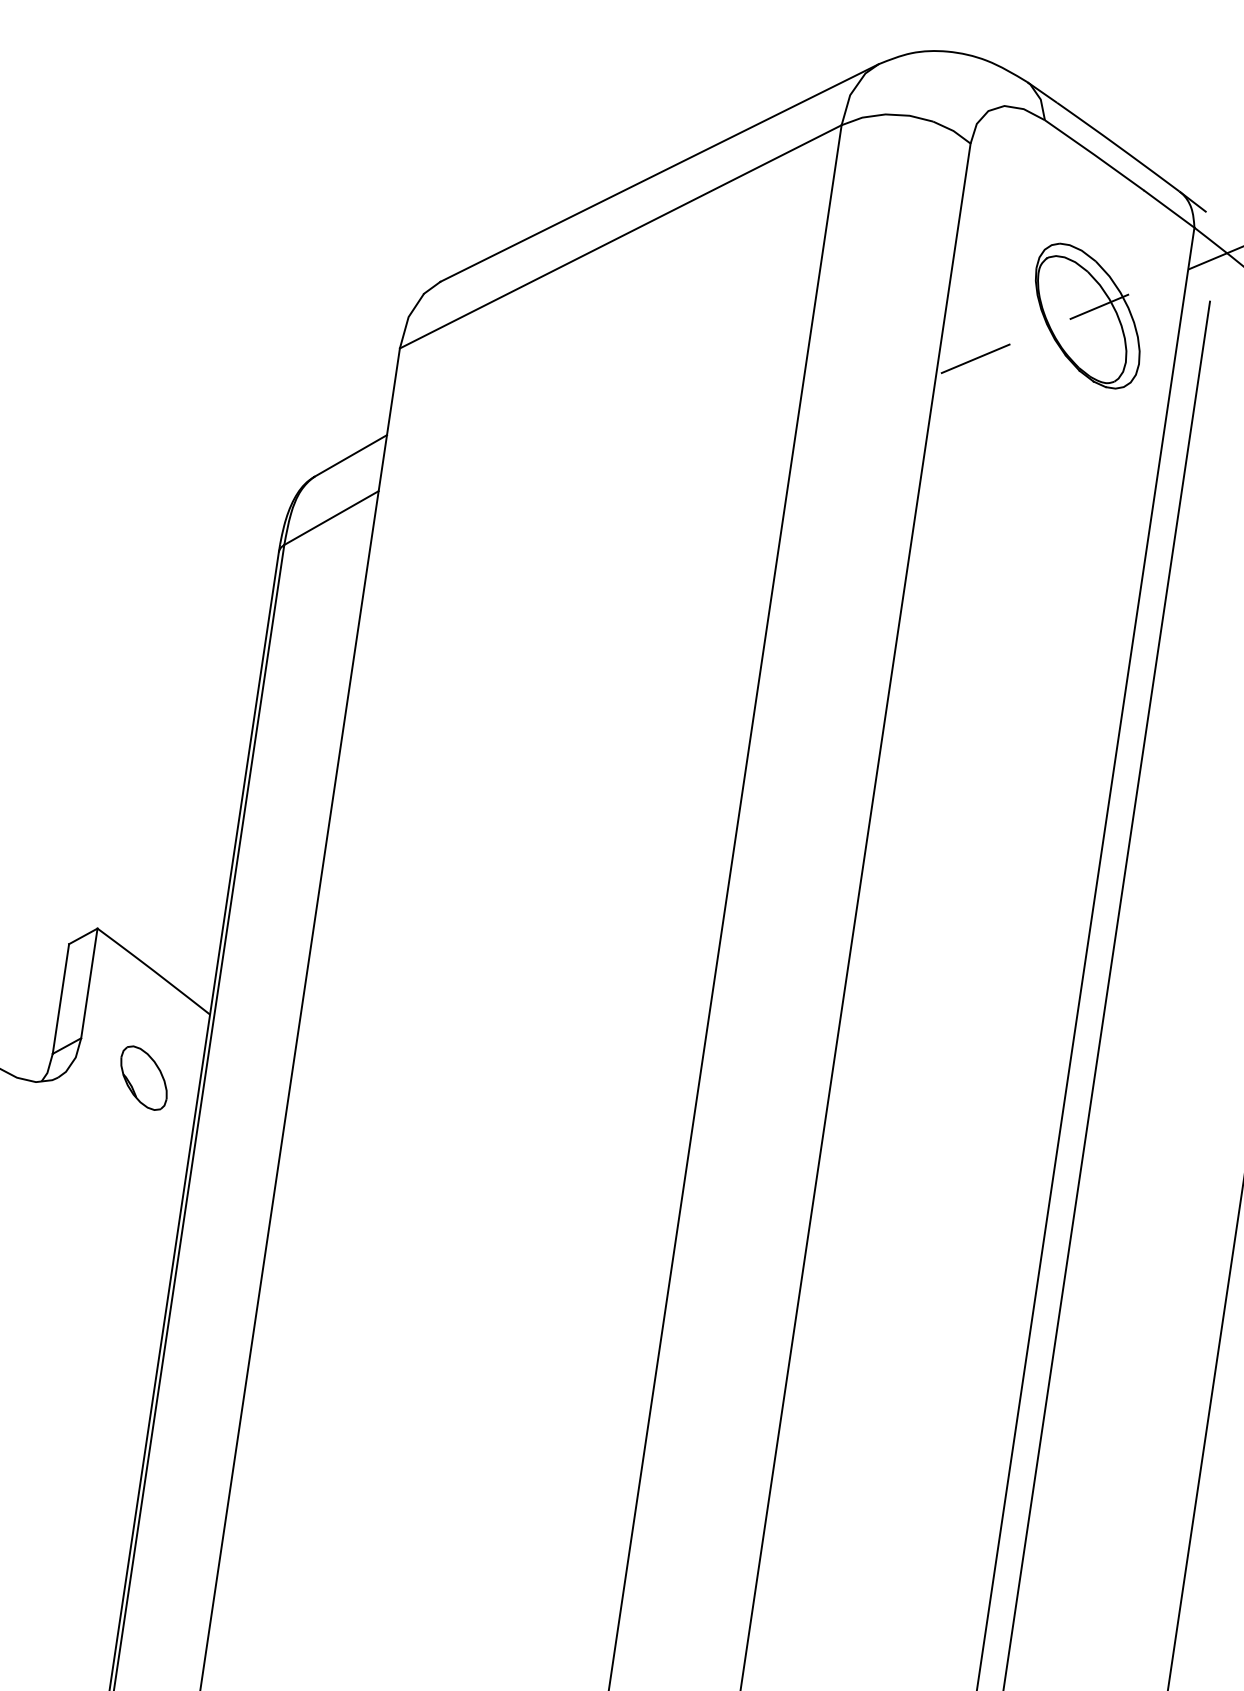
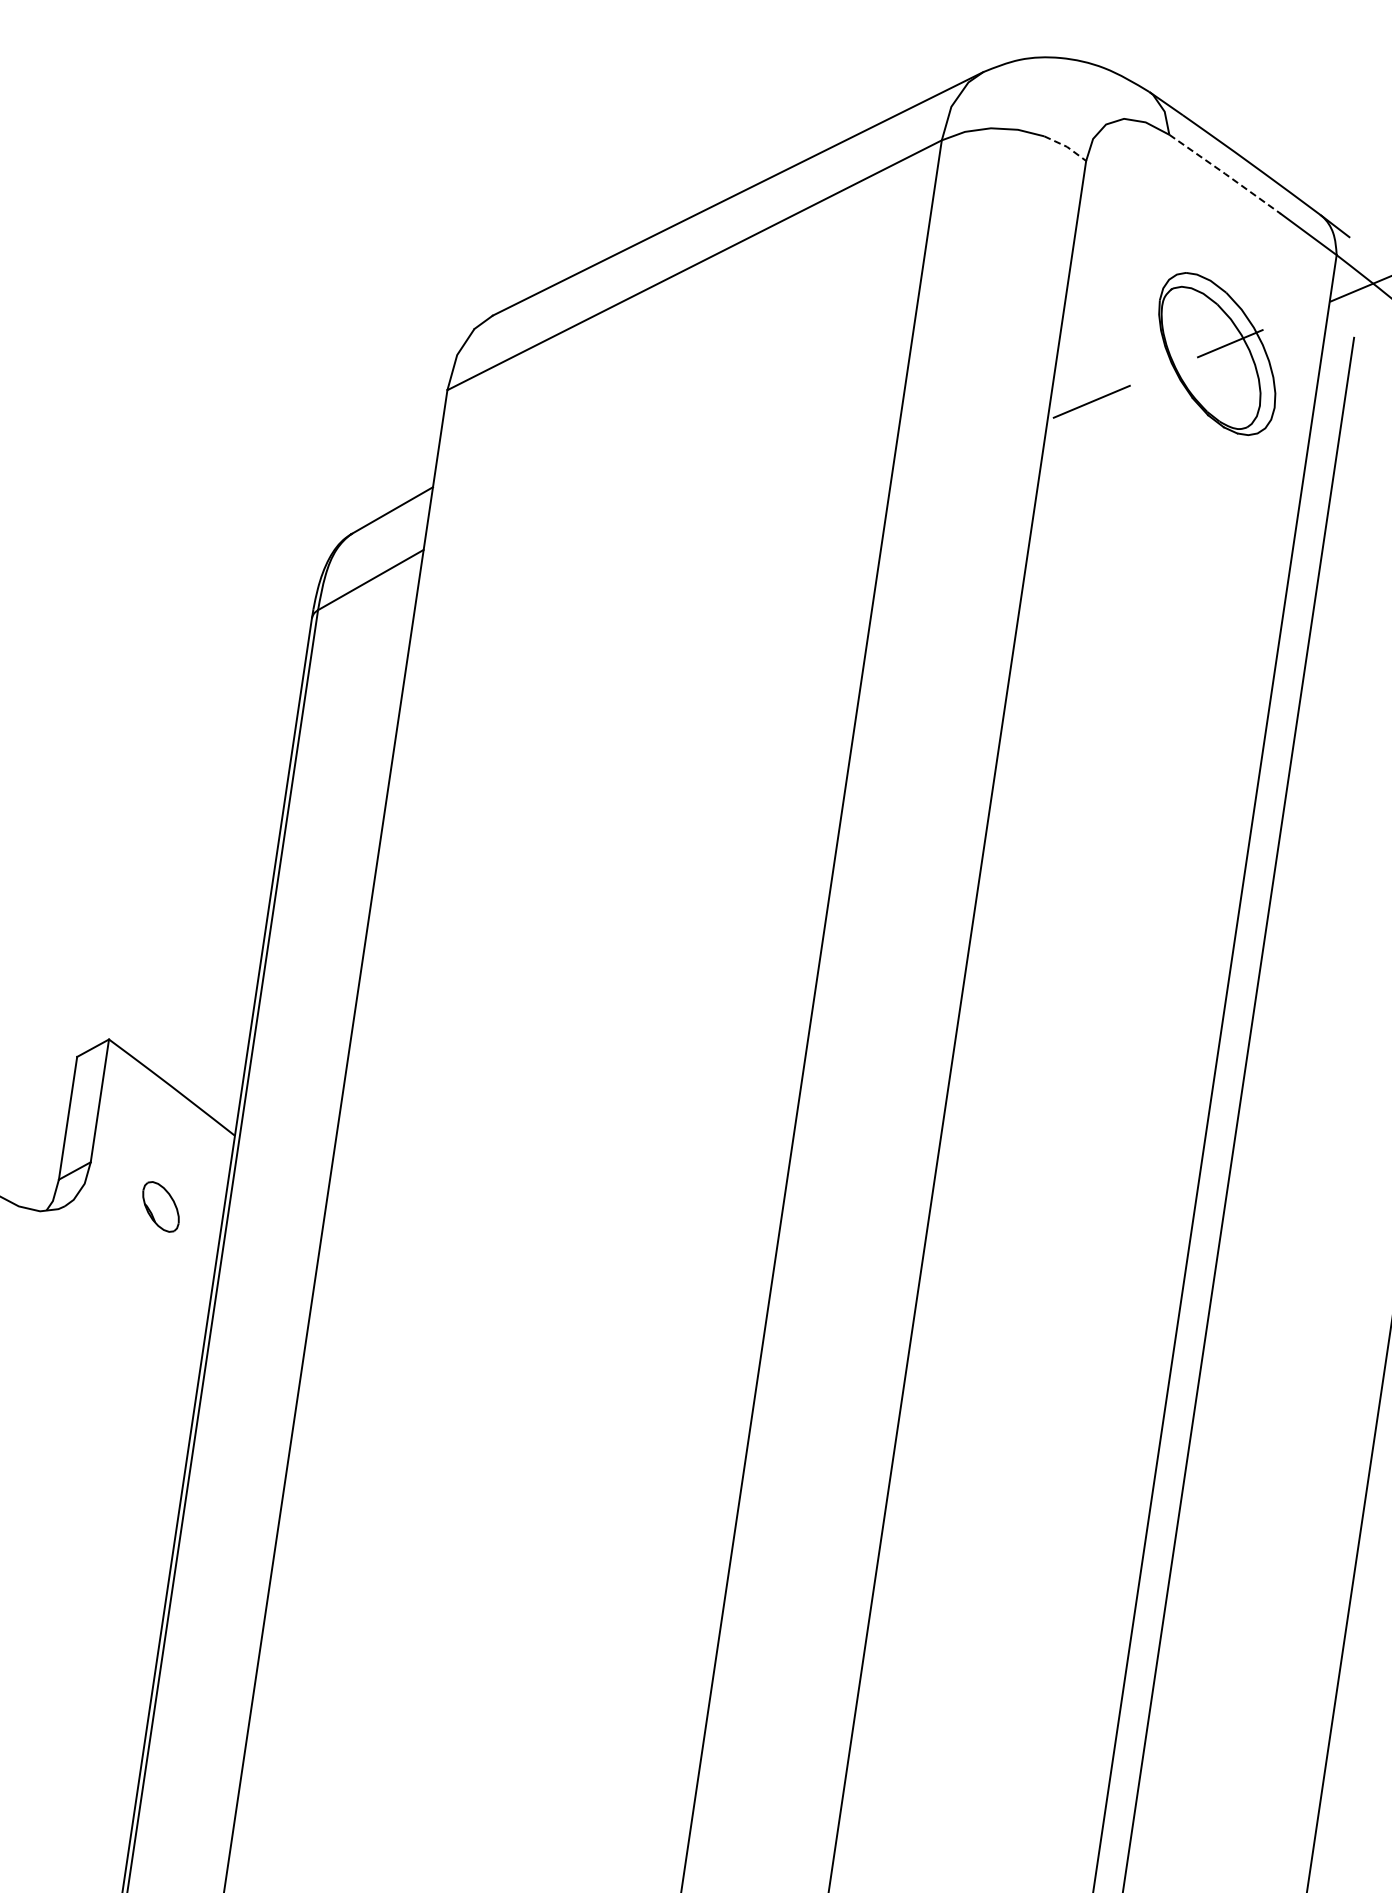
line: (953, 130) -> (1067, 146), solid -> dashed
line: (1095, 154) -> (1225, 173), solid -> dashed
part: (143, 1077) -> (160, 1206), size x0.7

